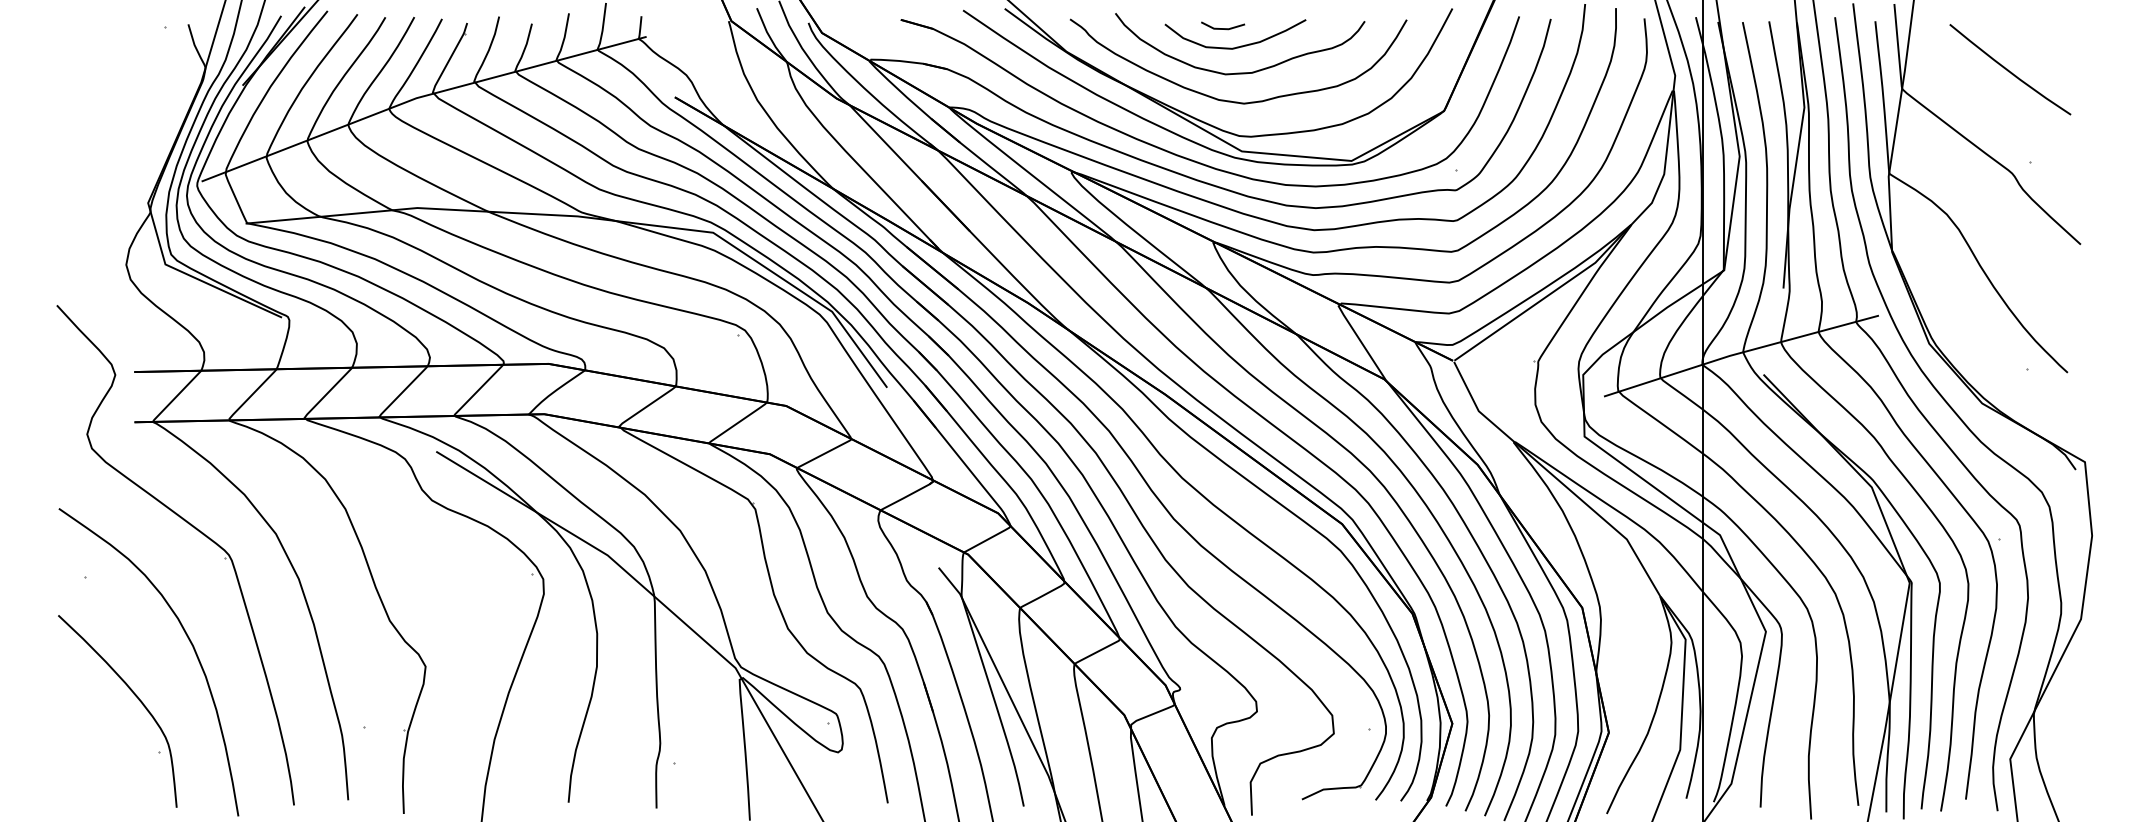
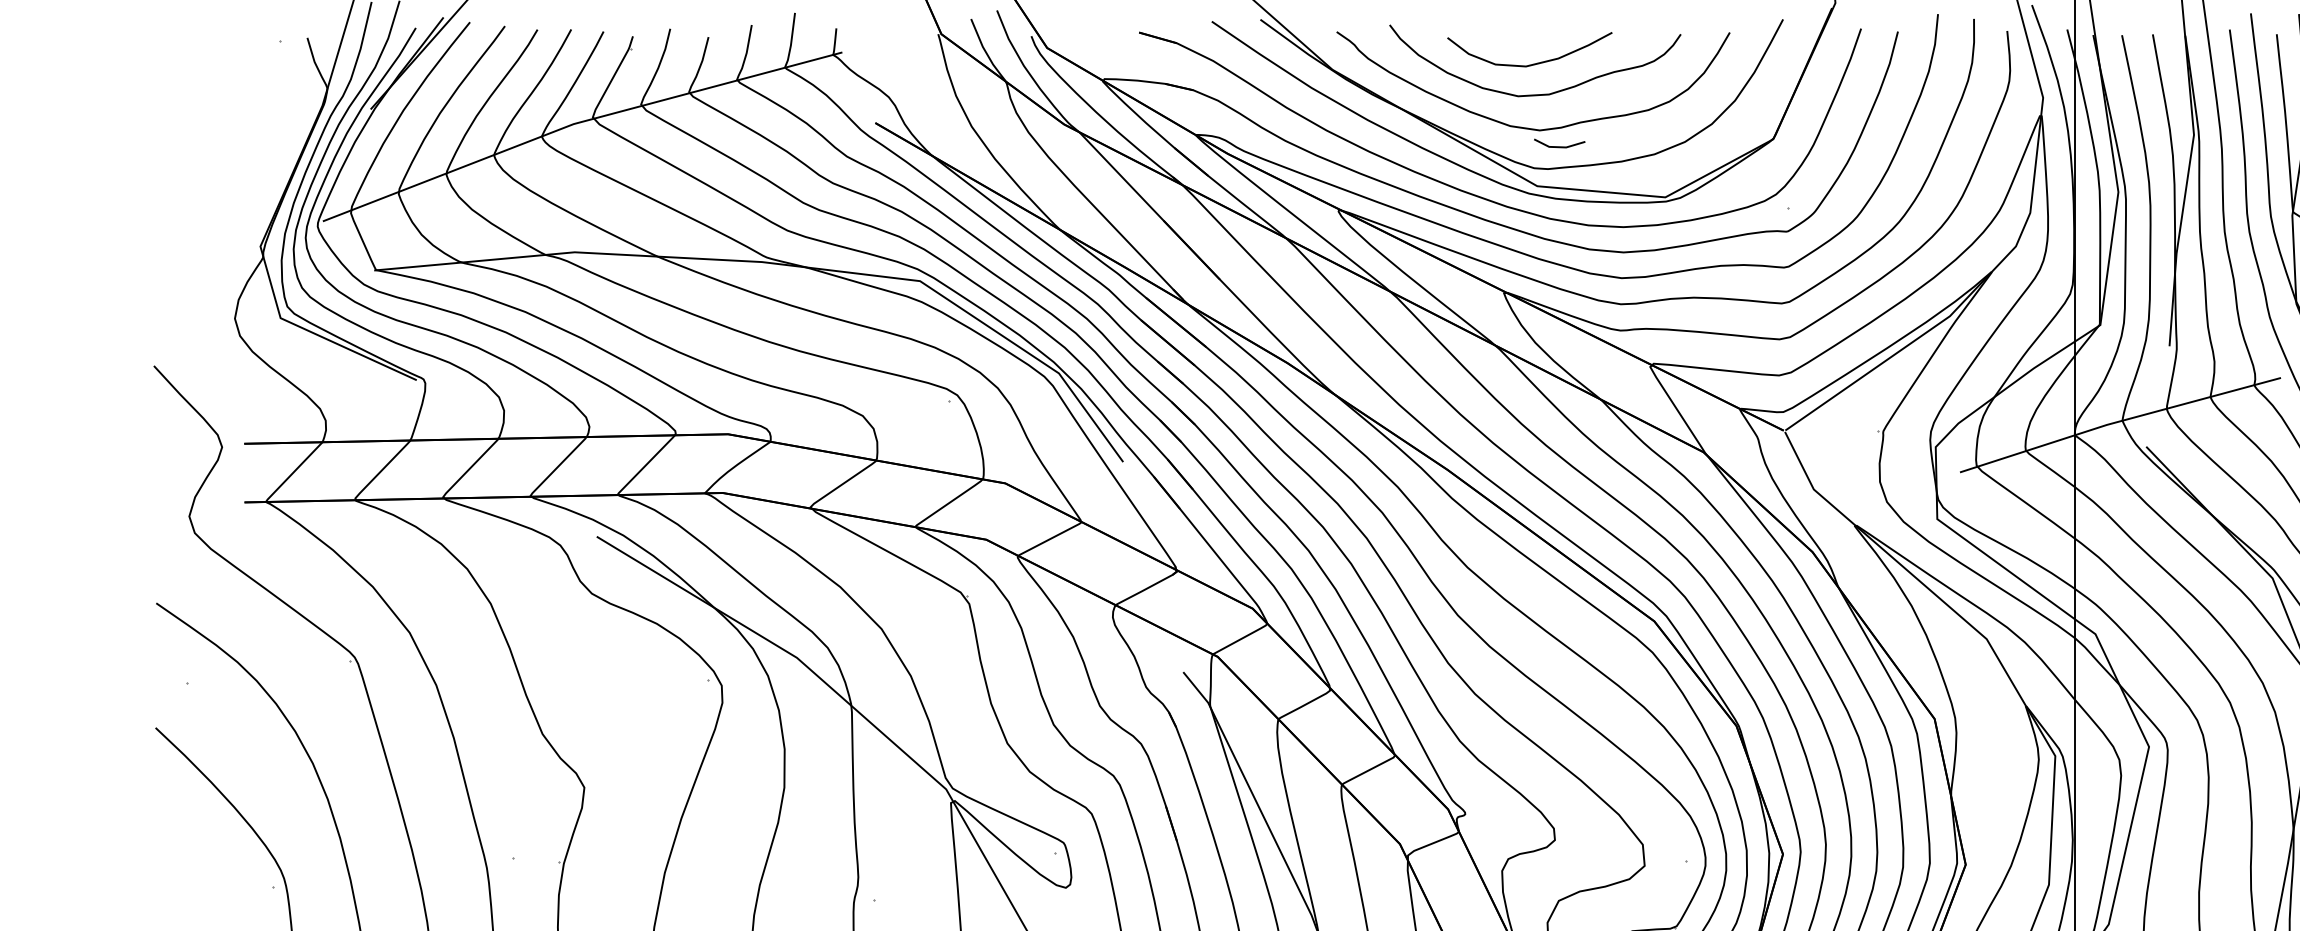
line: (1223, 28) -> (1560, 146), moved

